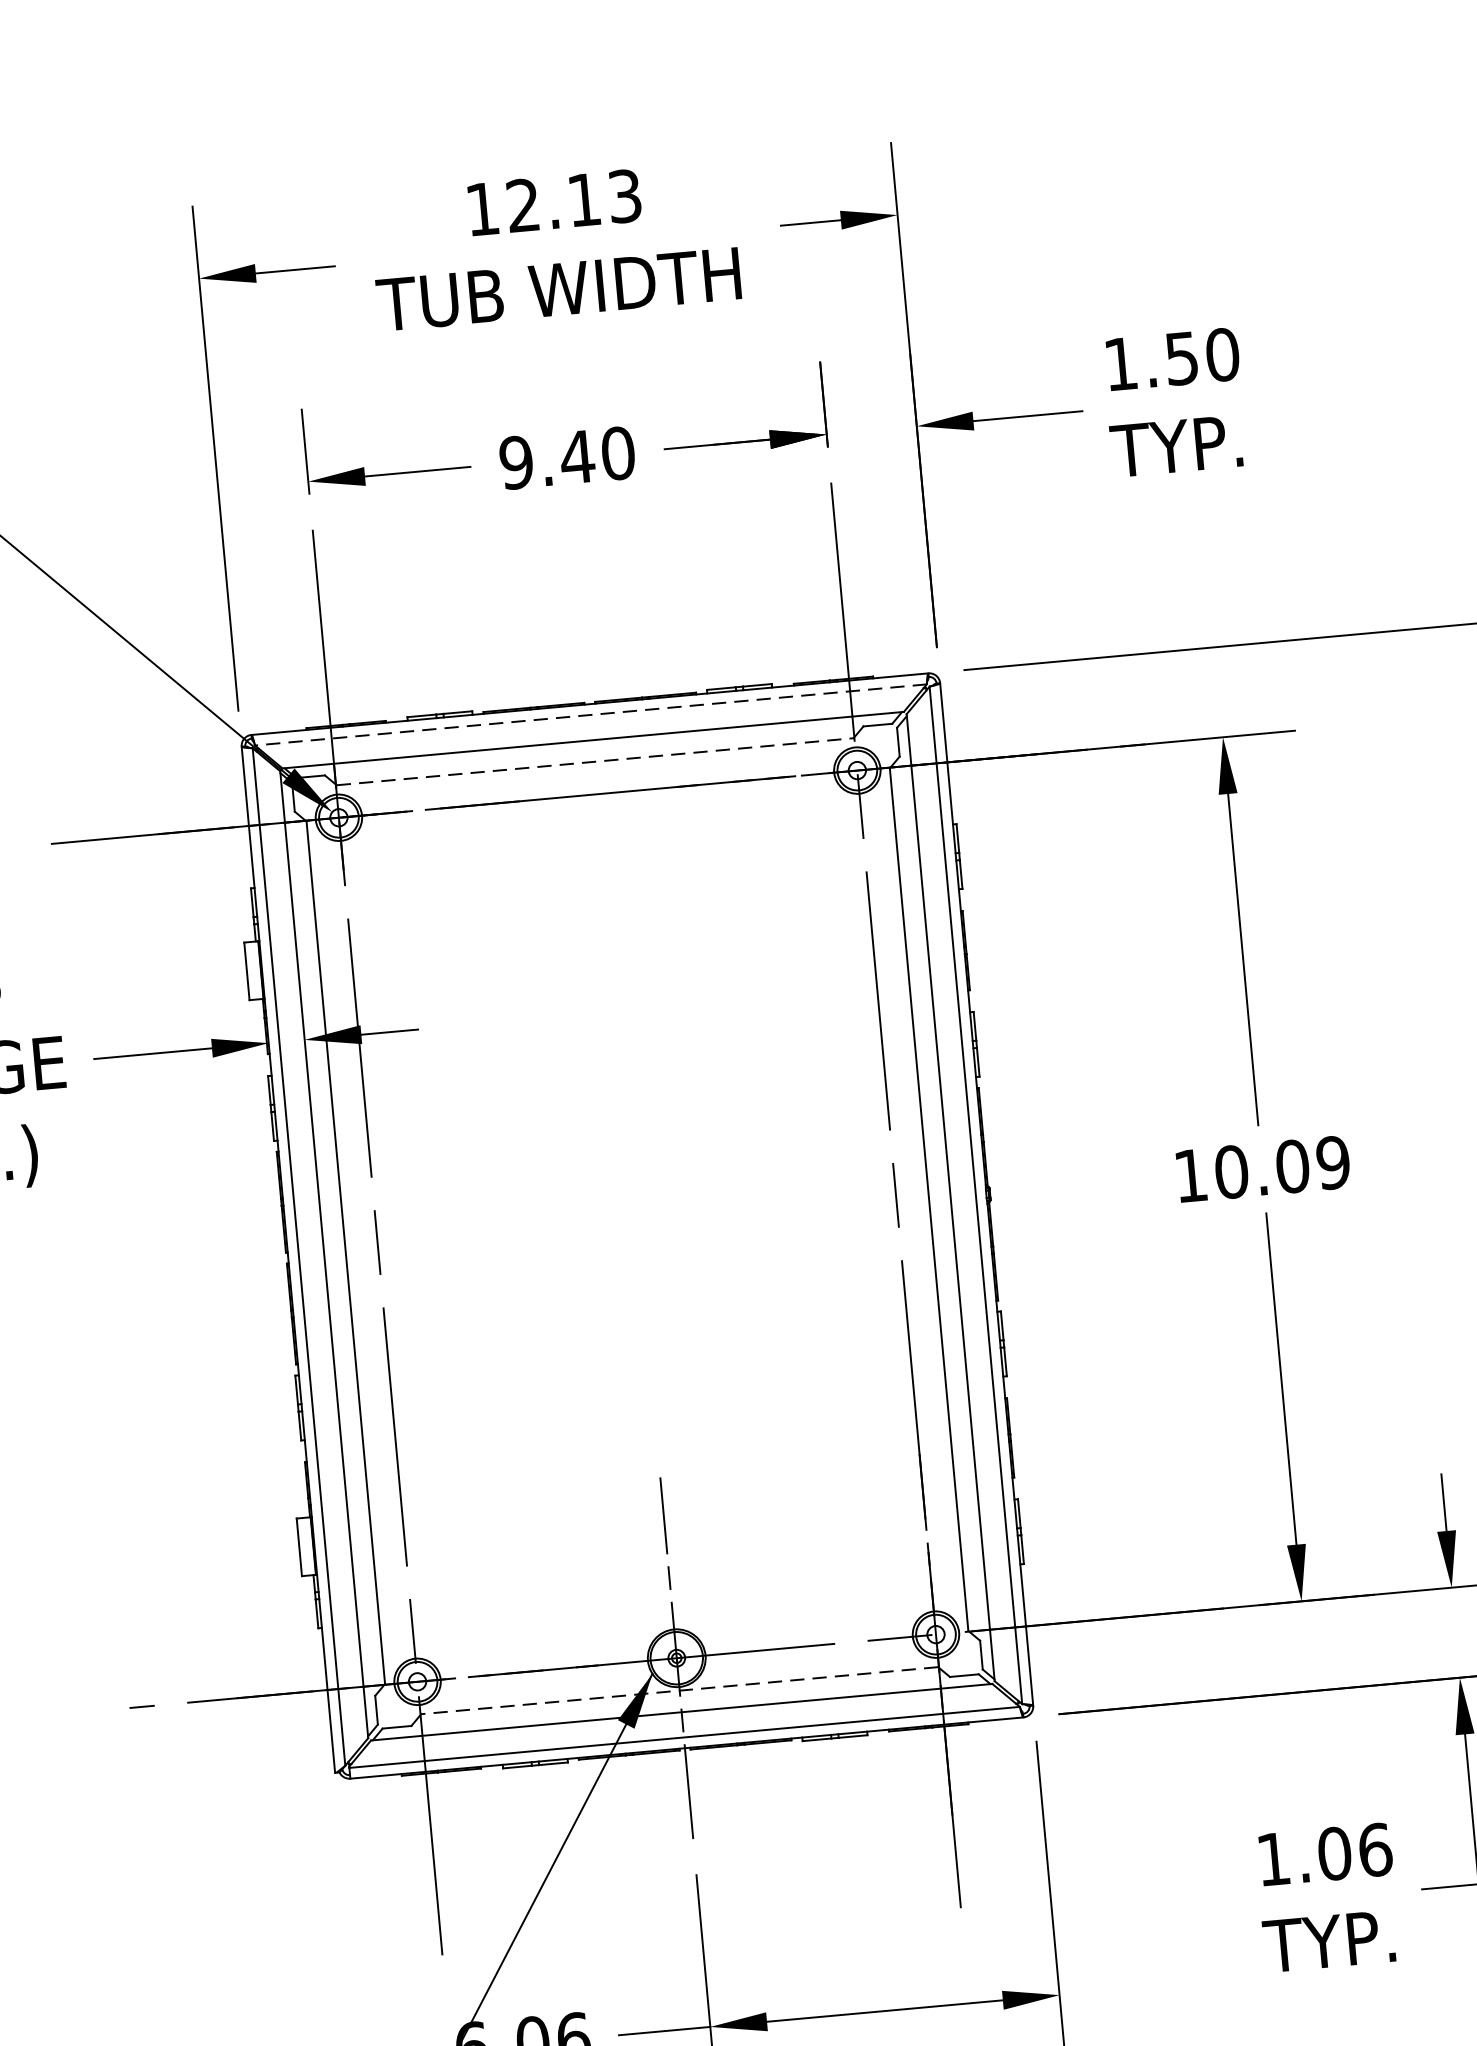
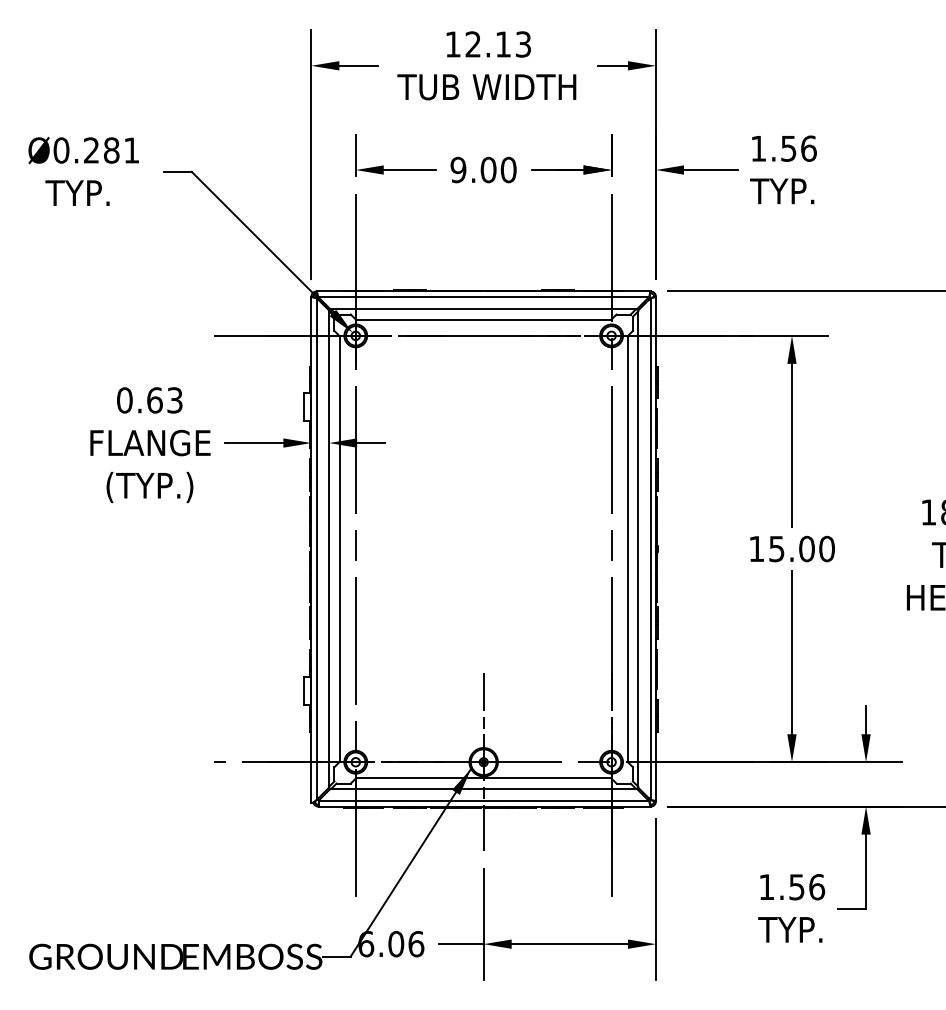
text: (1221, 354) -> (808, 148), 1.50 -> 1.56
text: (577, 456) -> (488, 169), 9.40 -> 9.00
line: (590, 714) -> (483, 296), dashed -> solid
line: (594, 760) -> (483, 319), dashed -> solid
text: (1281, 1166) -> (801, 548), 10.09 -> 15.00
line: (679, 1691) -> (483, 778), dashed -> solid
text: (1333, 1854) -> (796, 887), 1.06 -> 1.56

